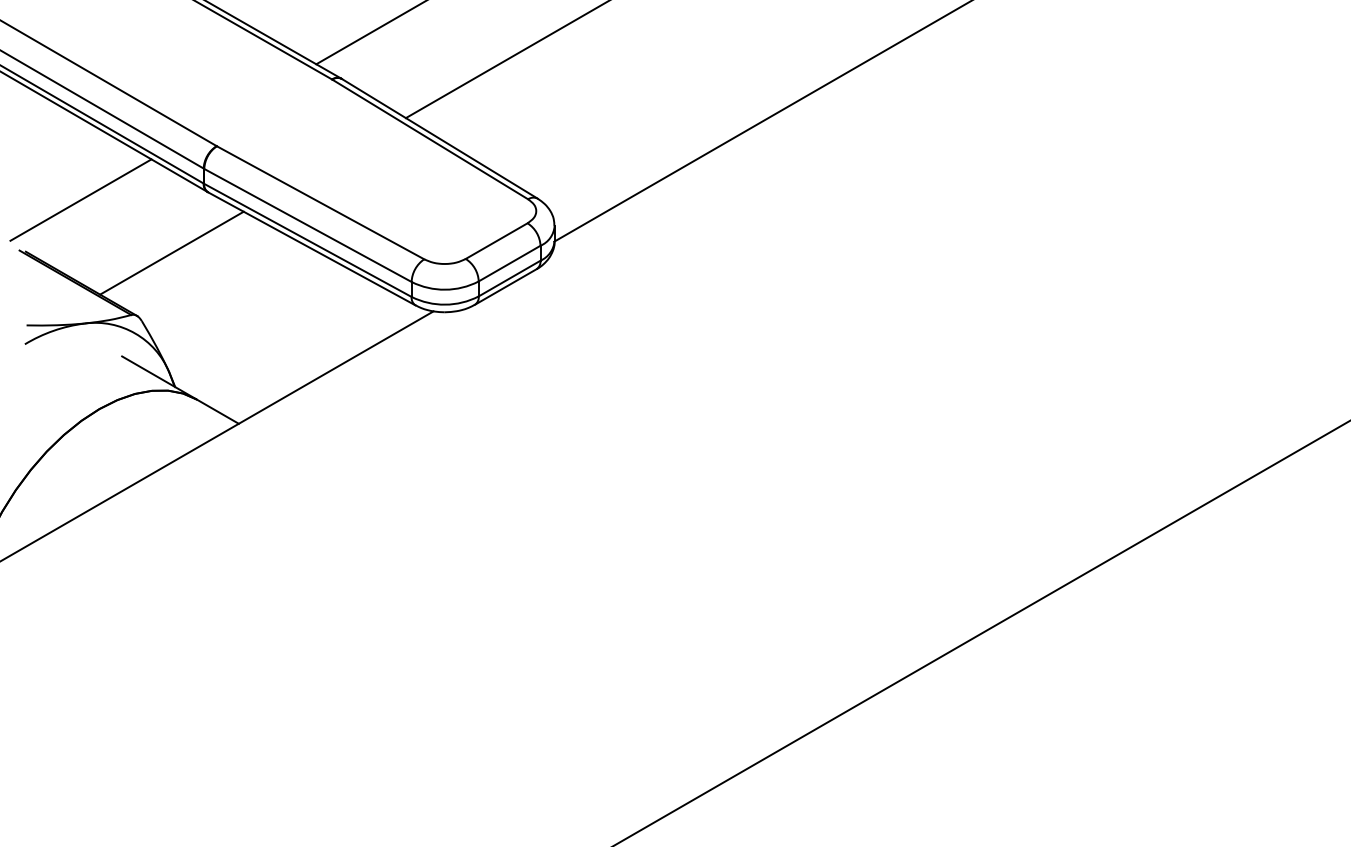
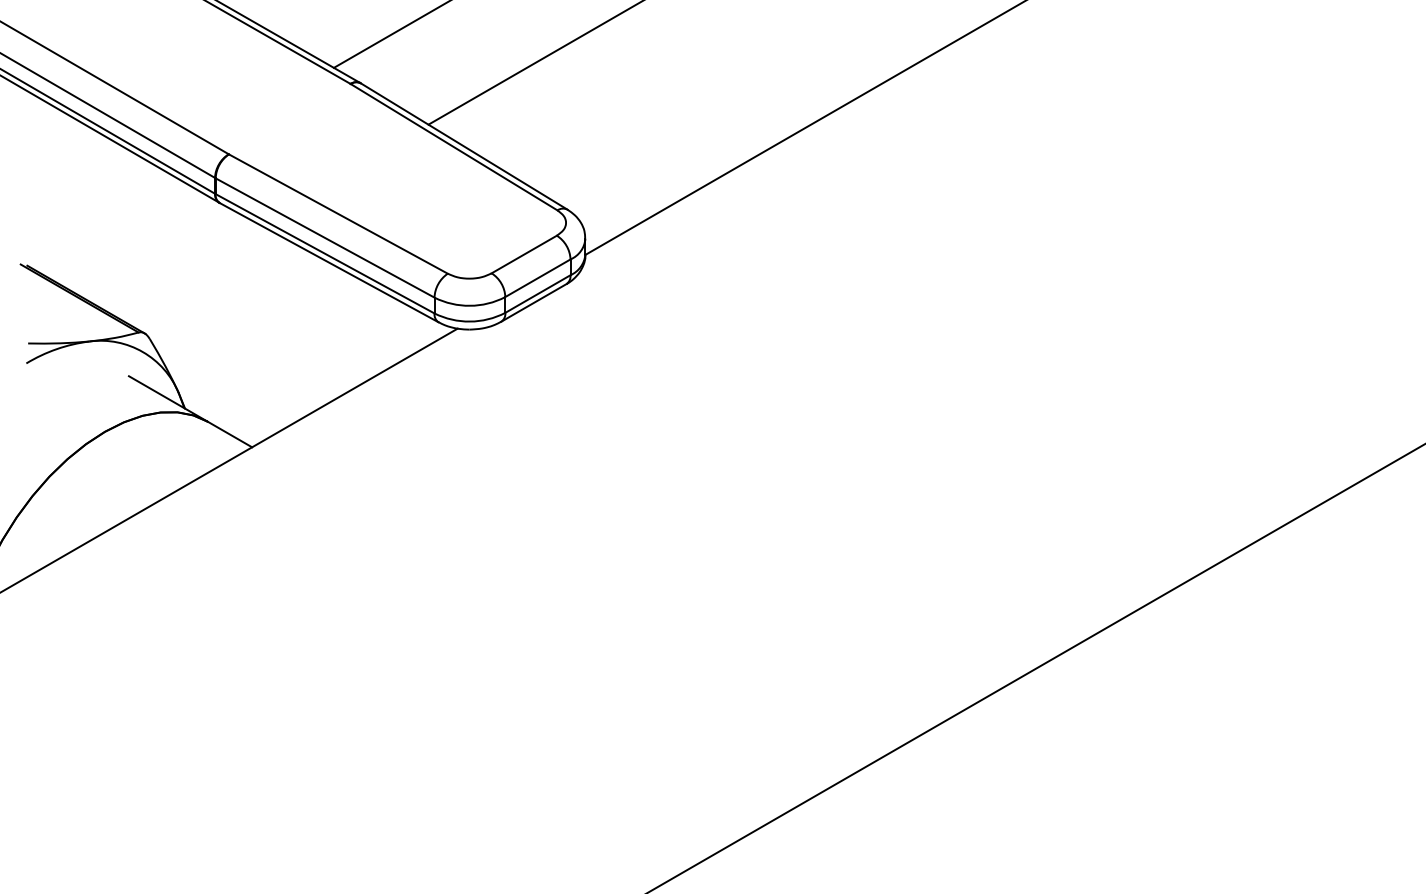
line: (80, 200) -> (85, 211), removed
line: (171, 252) -> (181, 266), removed

